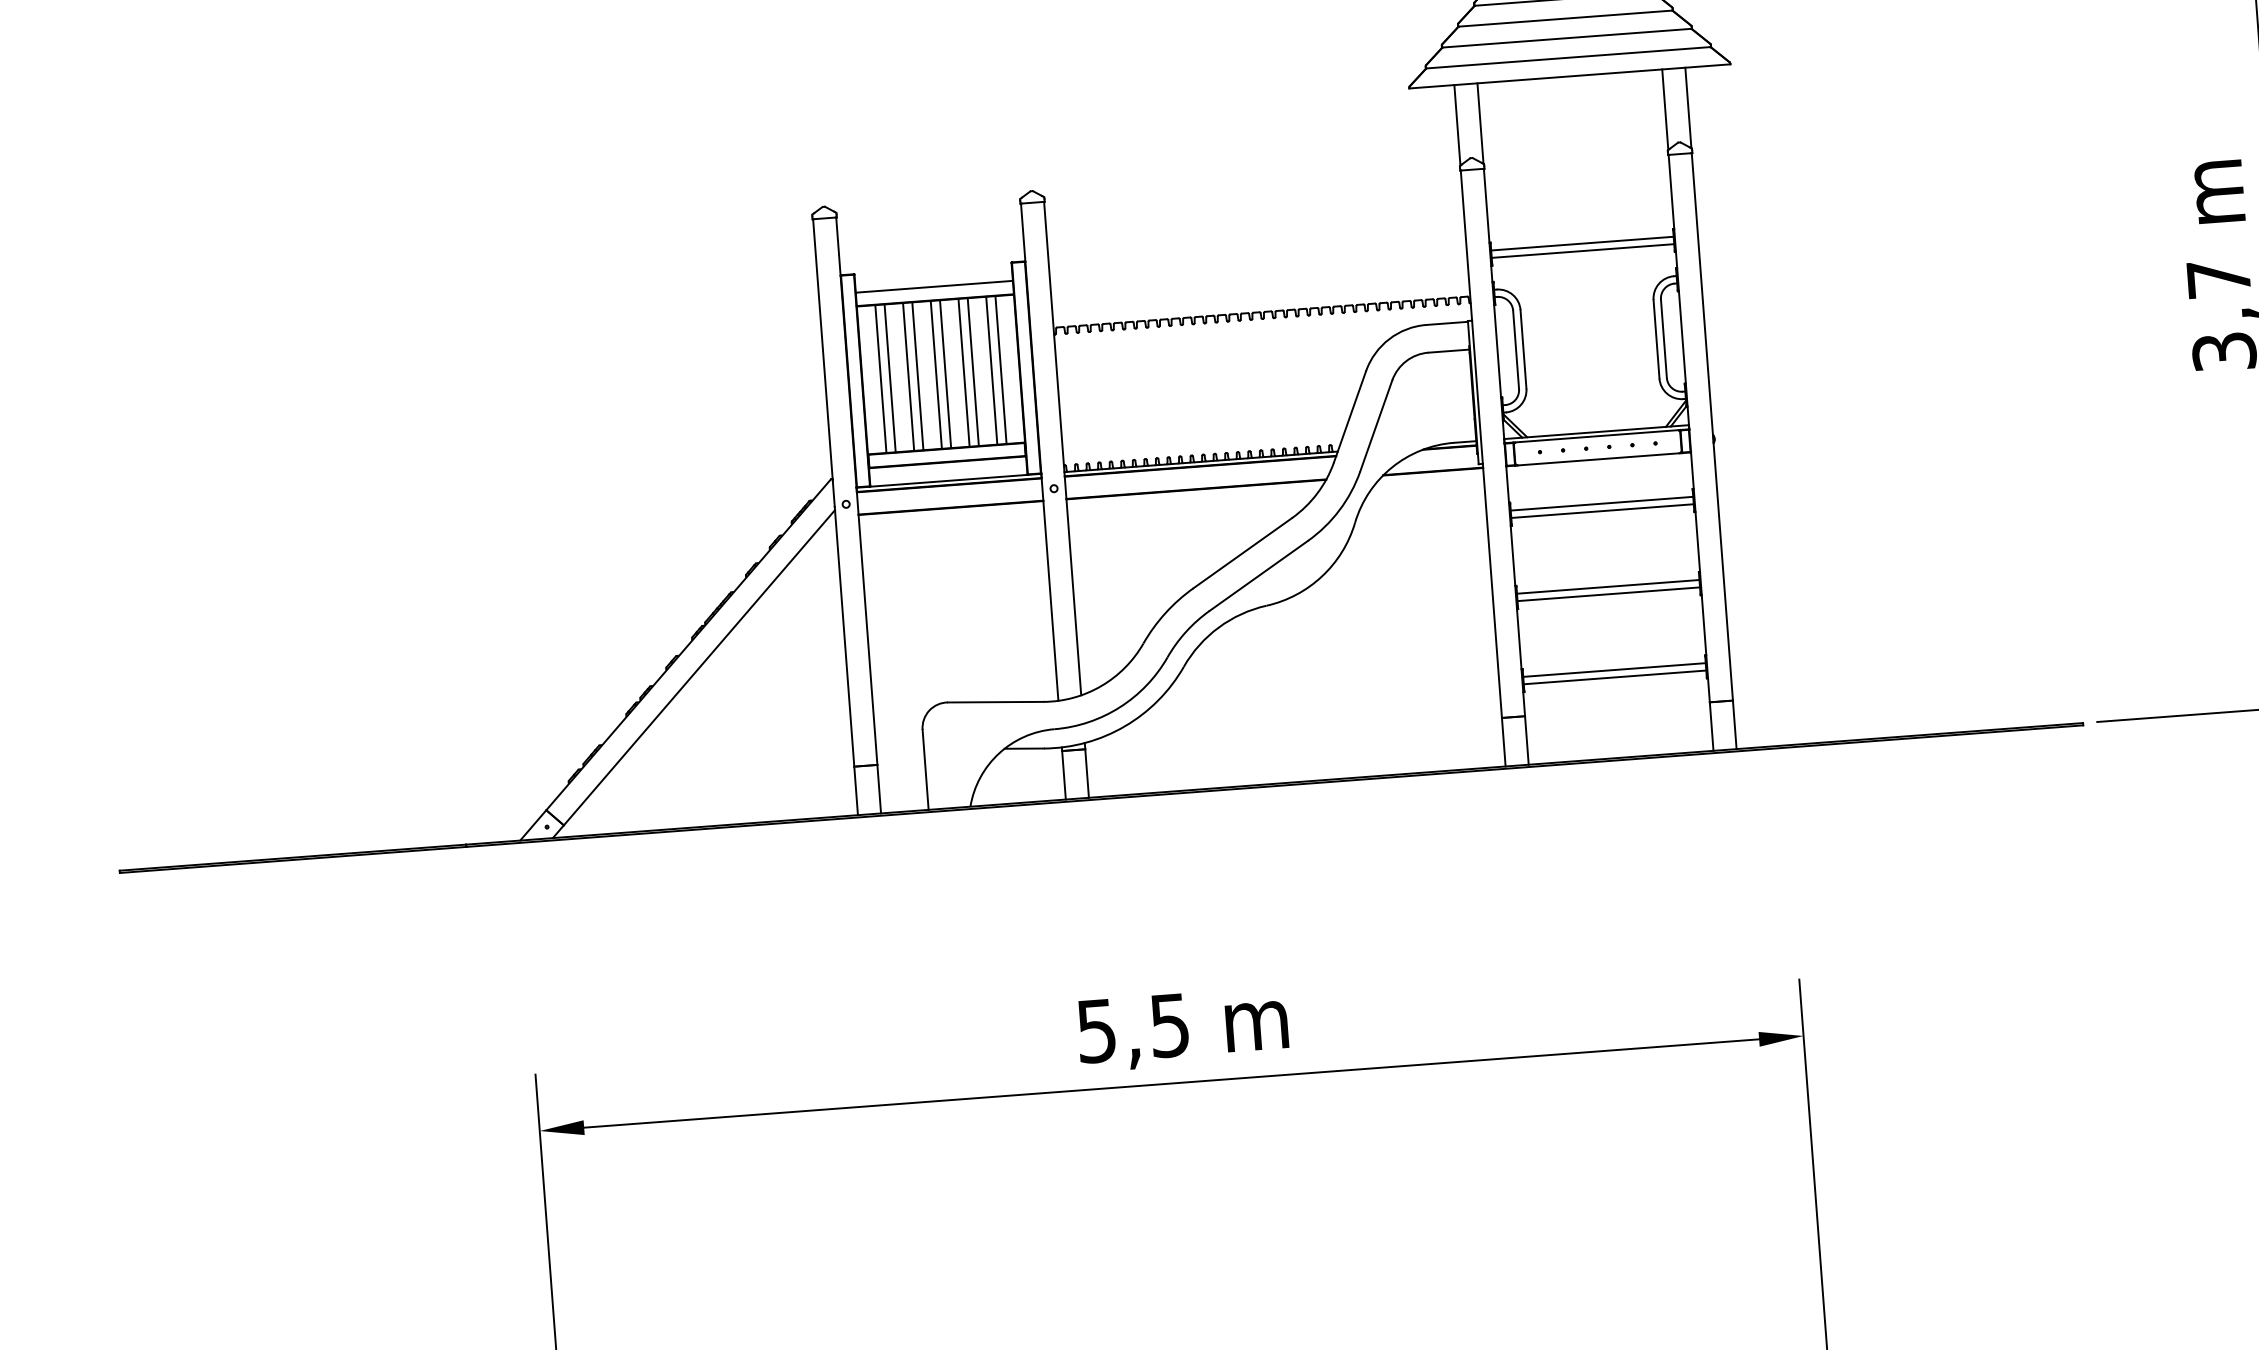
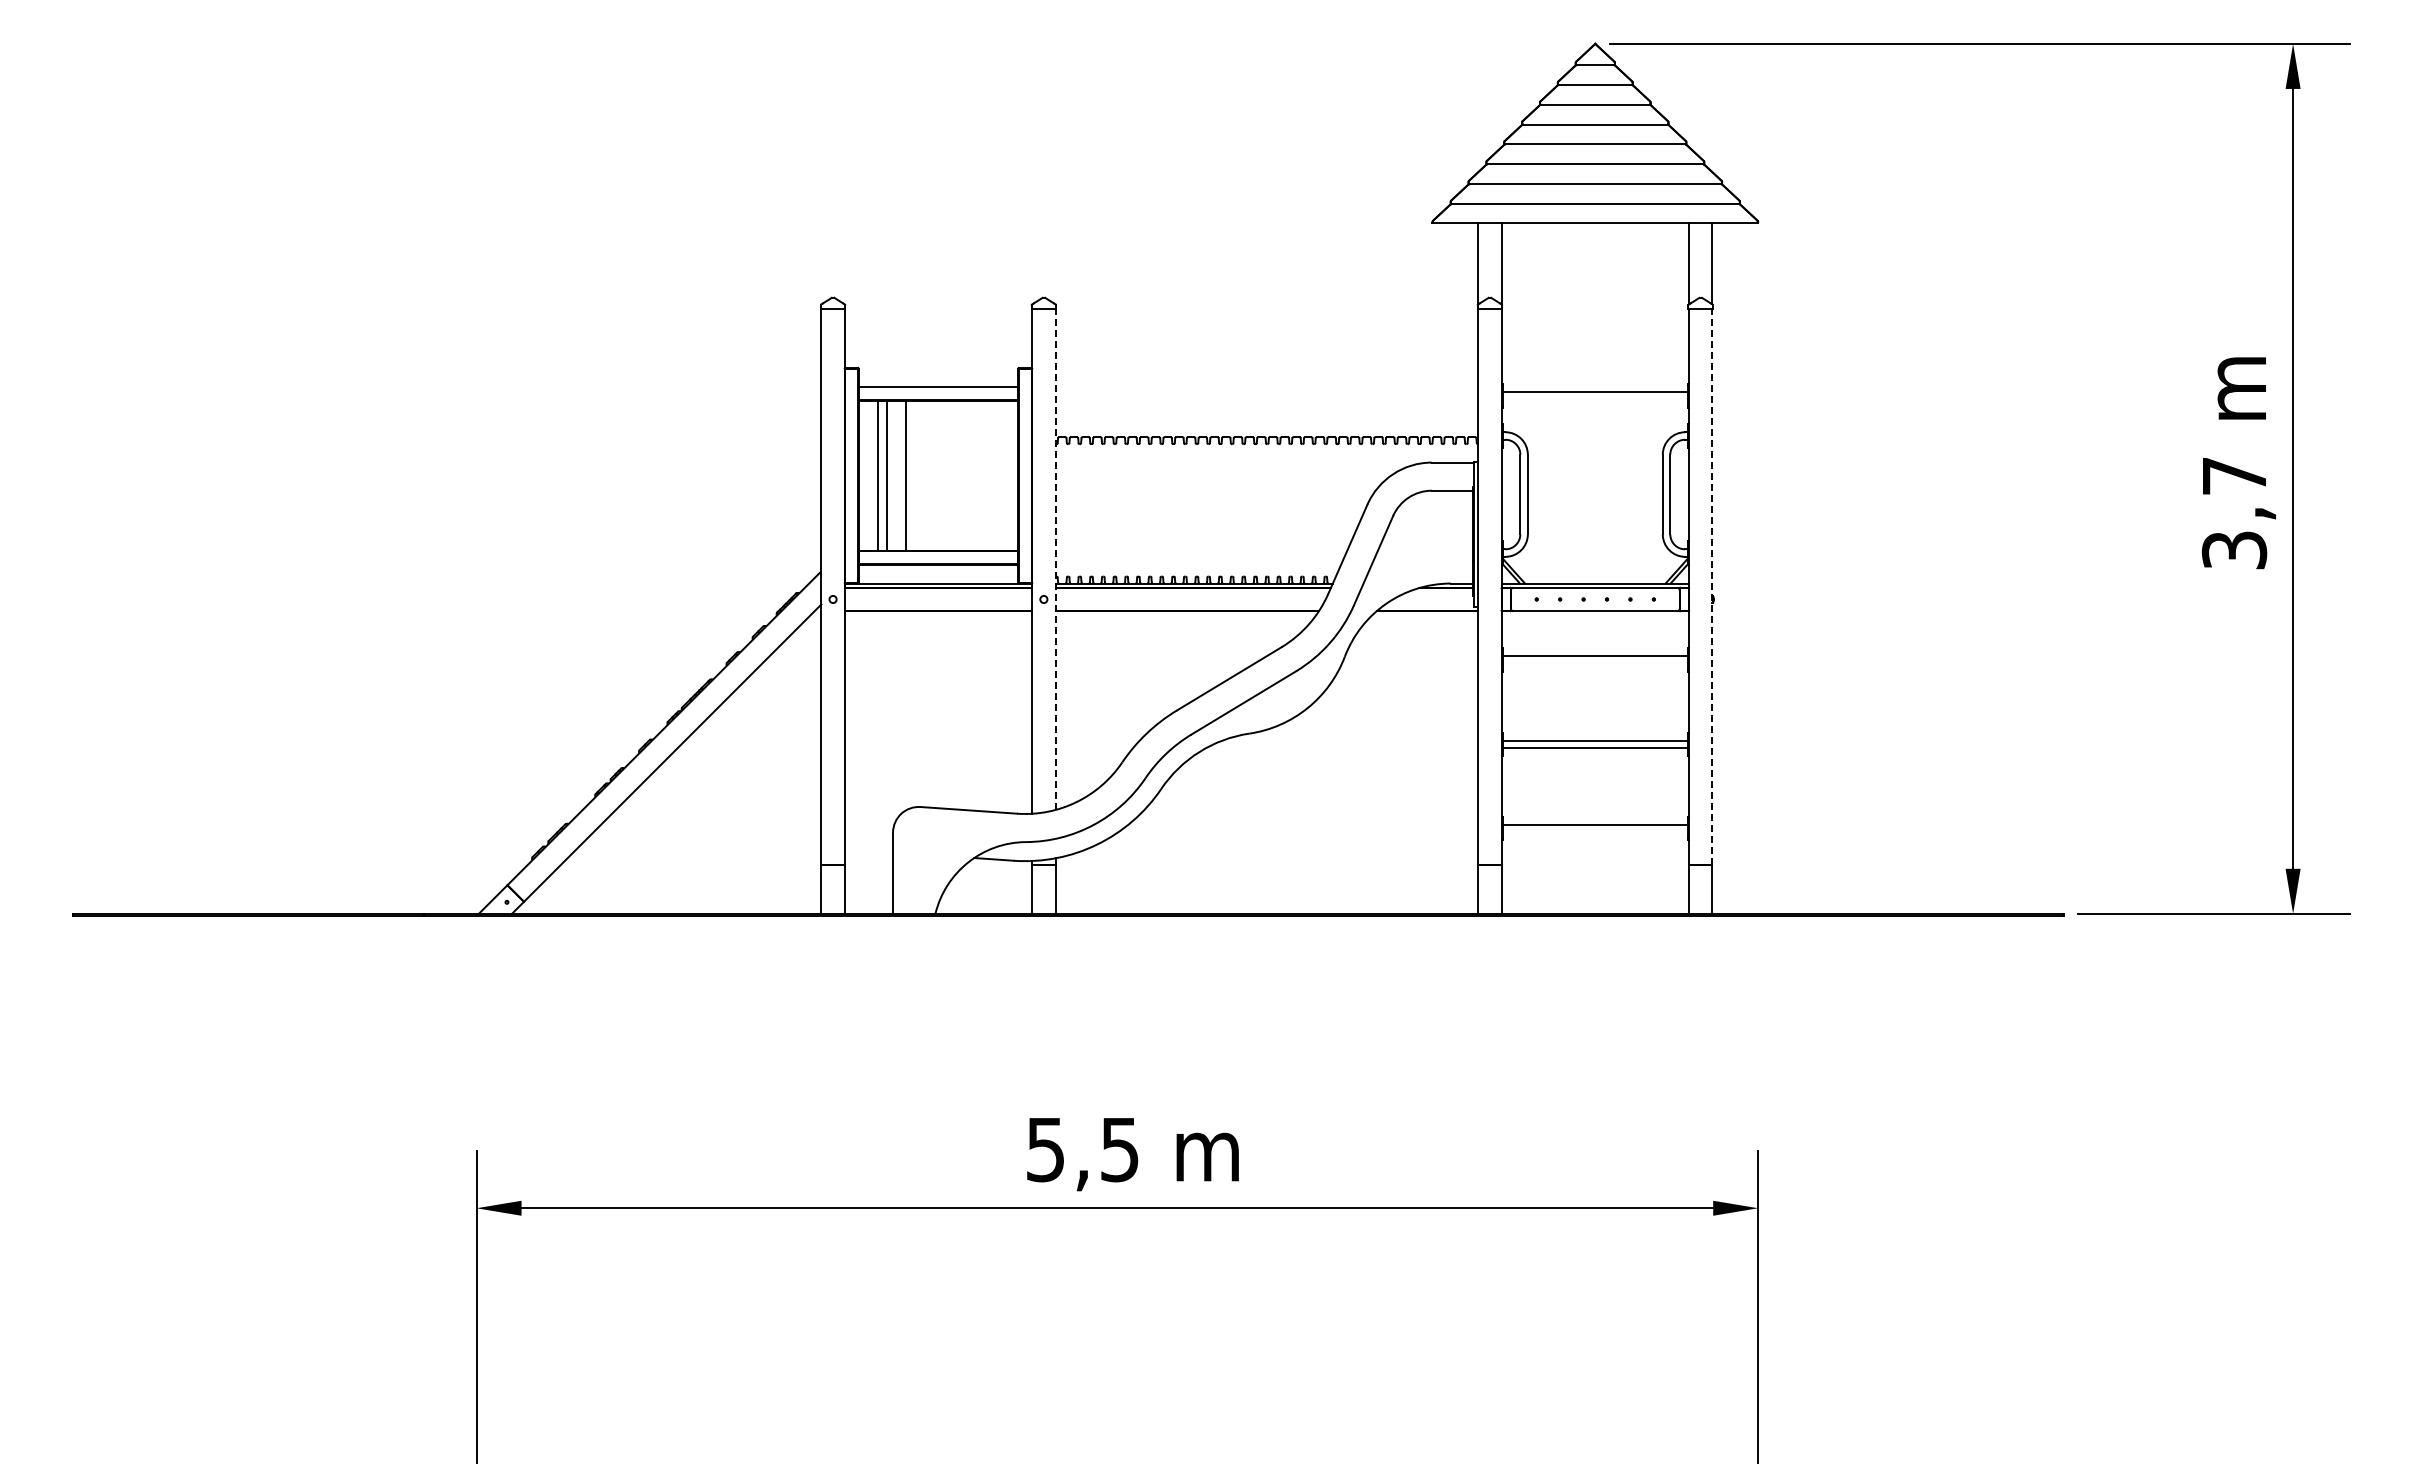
line: (1582, 250) -> (1594, 399), removed
line: (1001, 369) -> (999, 475), removed
line: (992, 370) -> (990, 475), removed
line: (973, 371) -> (971, 475), removed
line: (963, 372) -> (961, 475), removed
line: (945, 373) -> (943, 475), removed
line: (936, 374) -> (933, 475), removed
line: (918, 375) -> (915, 475), removed
line: (1712, 427) -> (1712, 587), solid -> dashed
line: (1062, 448) -> (1055, 559), solid -> dashed
line: (1601, 510) -> (1594, 663), removed
line: (1614, 677) -> (1594, 832), removed

